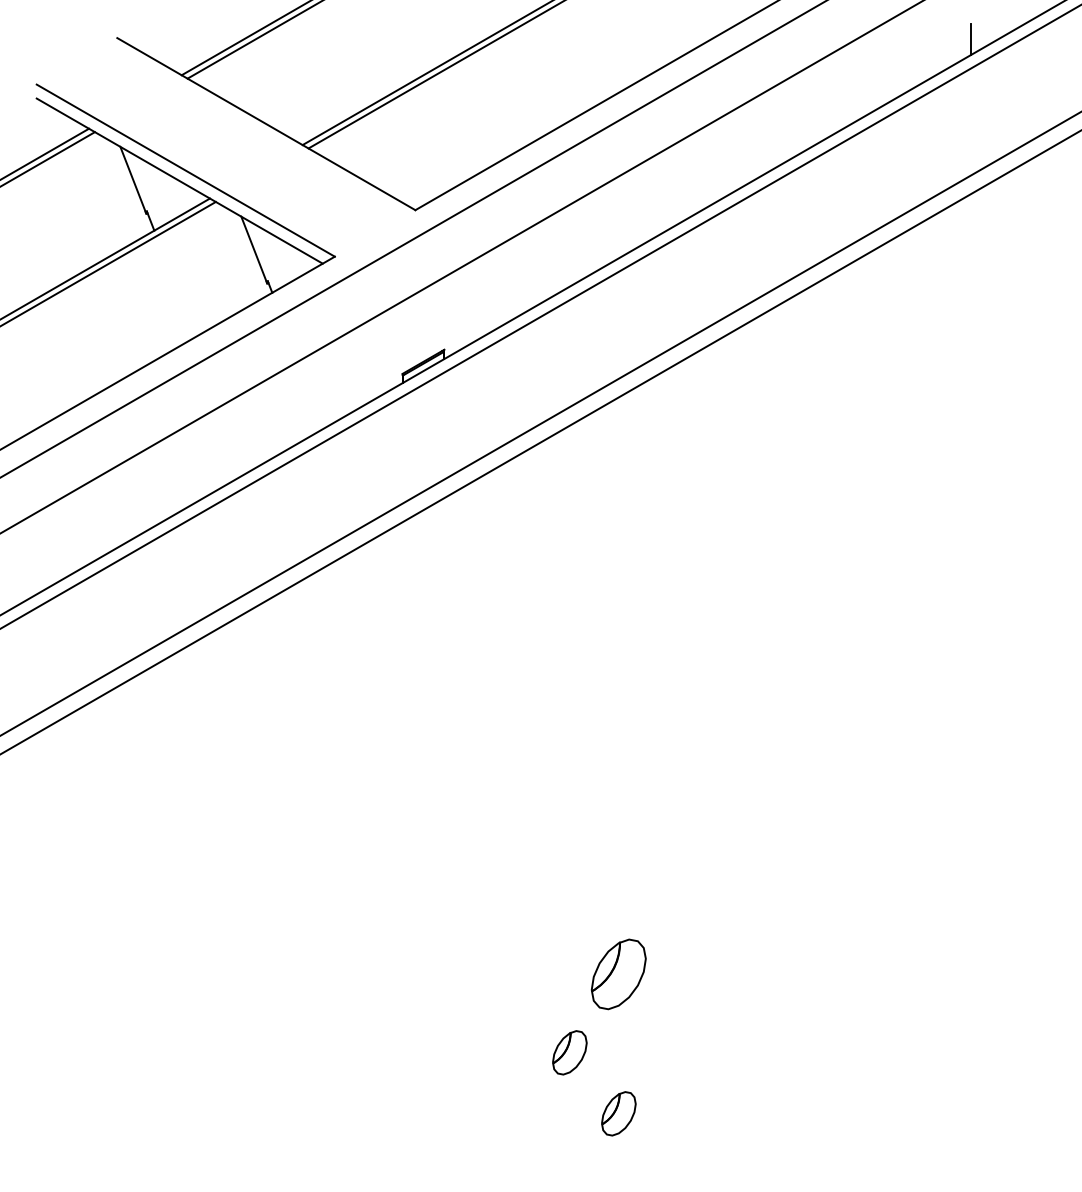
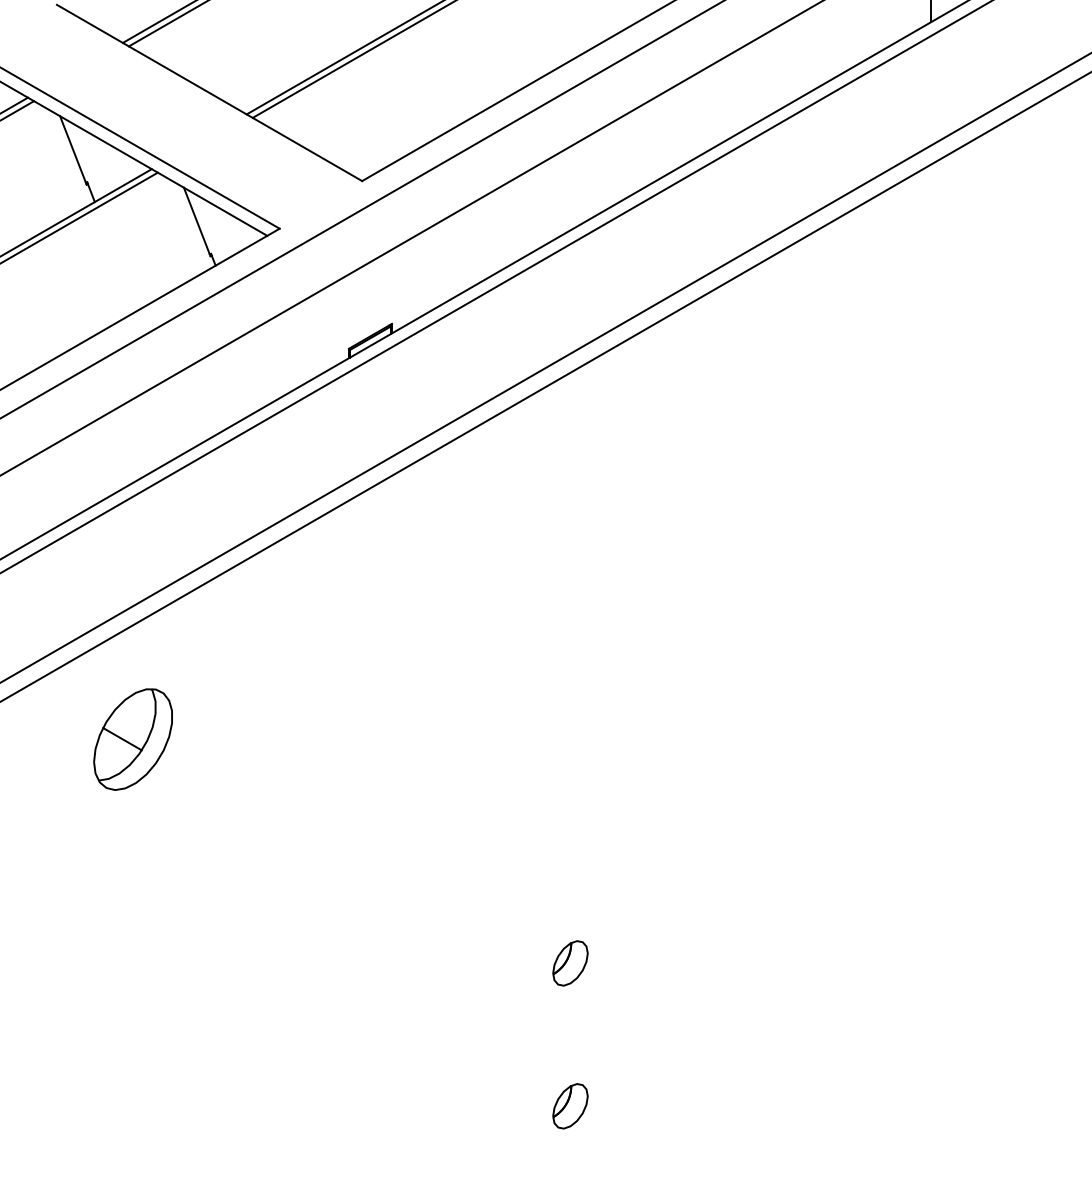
part: (191, 755) -> (132, 739), added
part: (618, 973) -> (570, 962), size x0.62
part: (569, 1052) -> (519, 1043), removed

